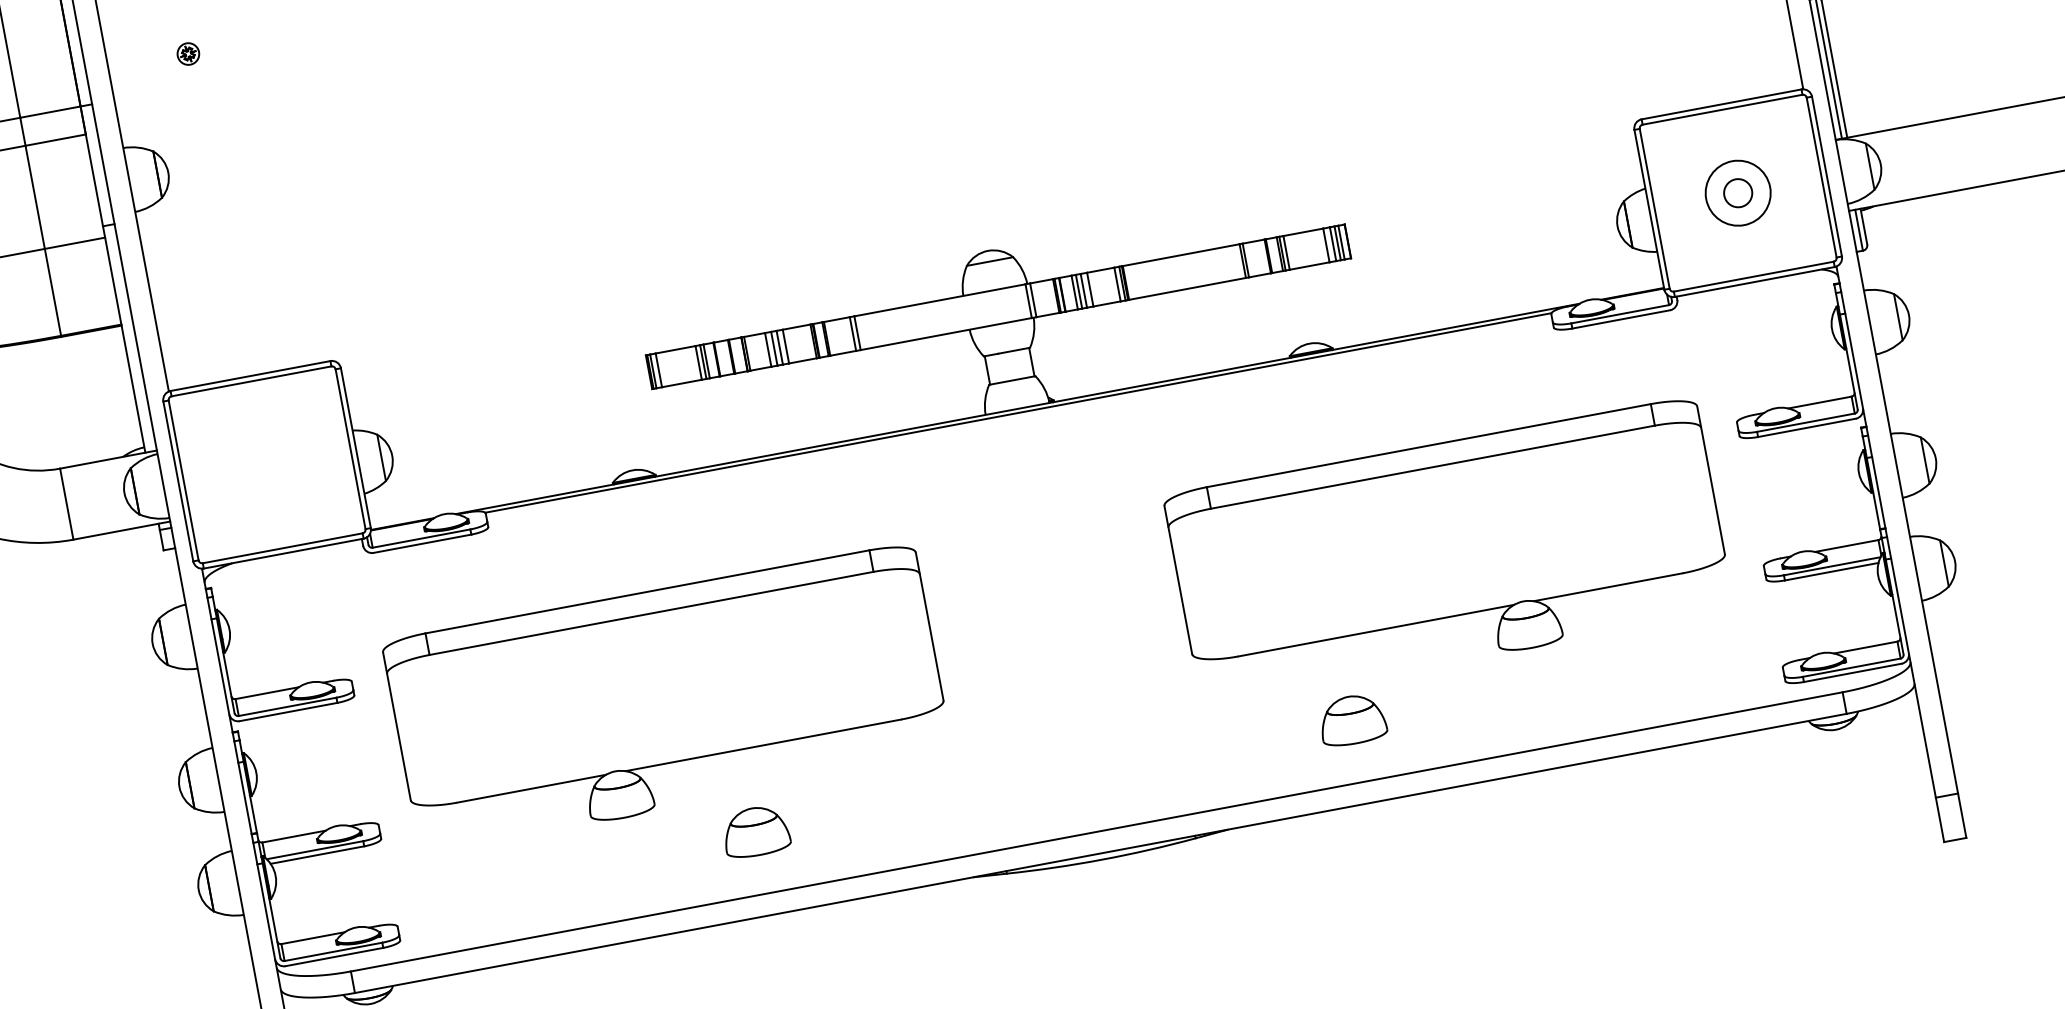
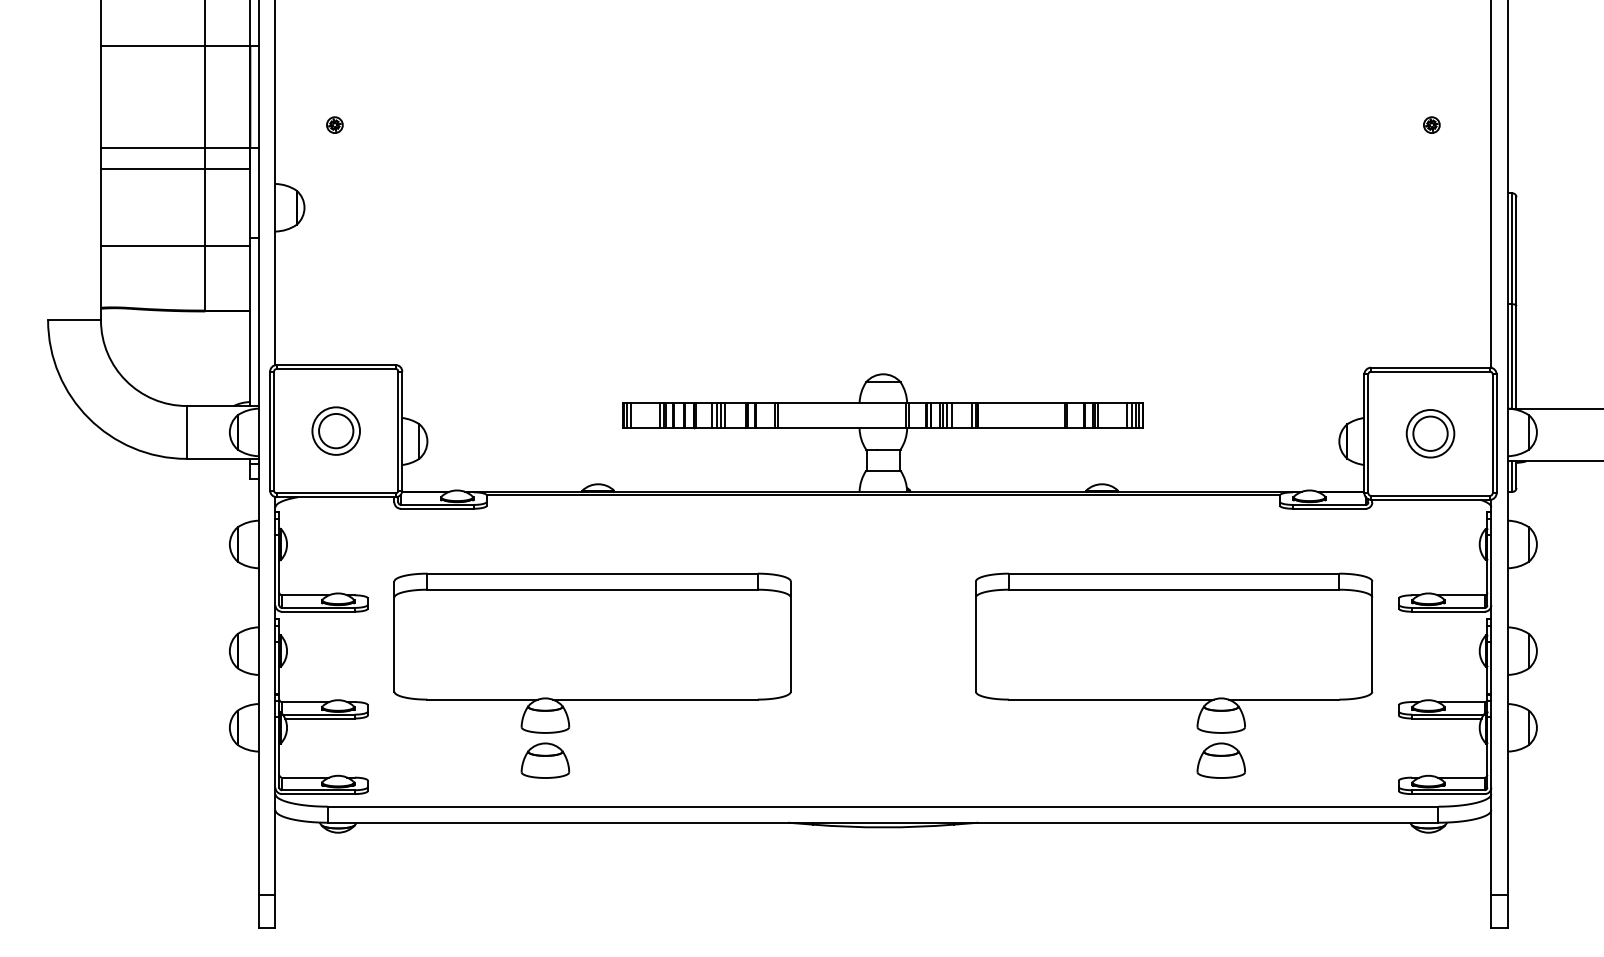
circle: (1738, 192) -> (1430, 433), size x1.67
part: (265, 464) -> (335, 430), added
part: (1351, 719) -> (1220, 760), moved
part: (756, 831) -> (545, 760), moved

